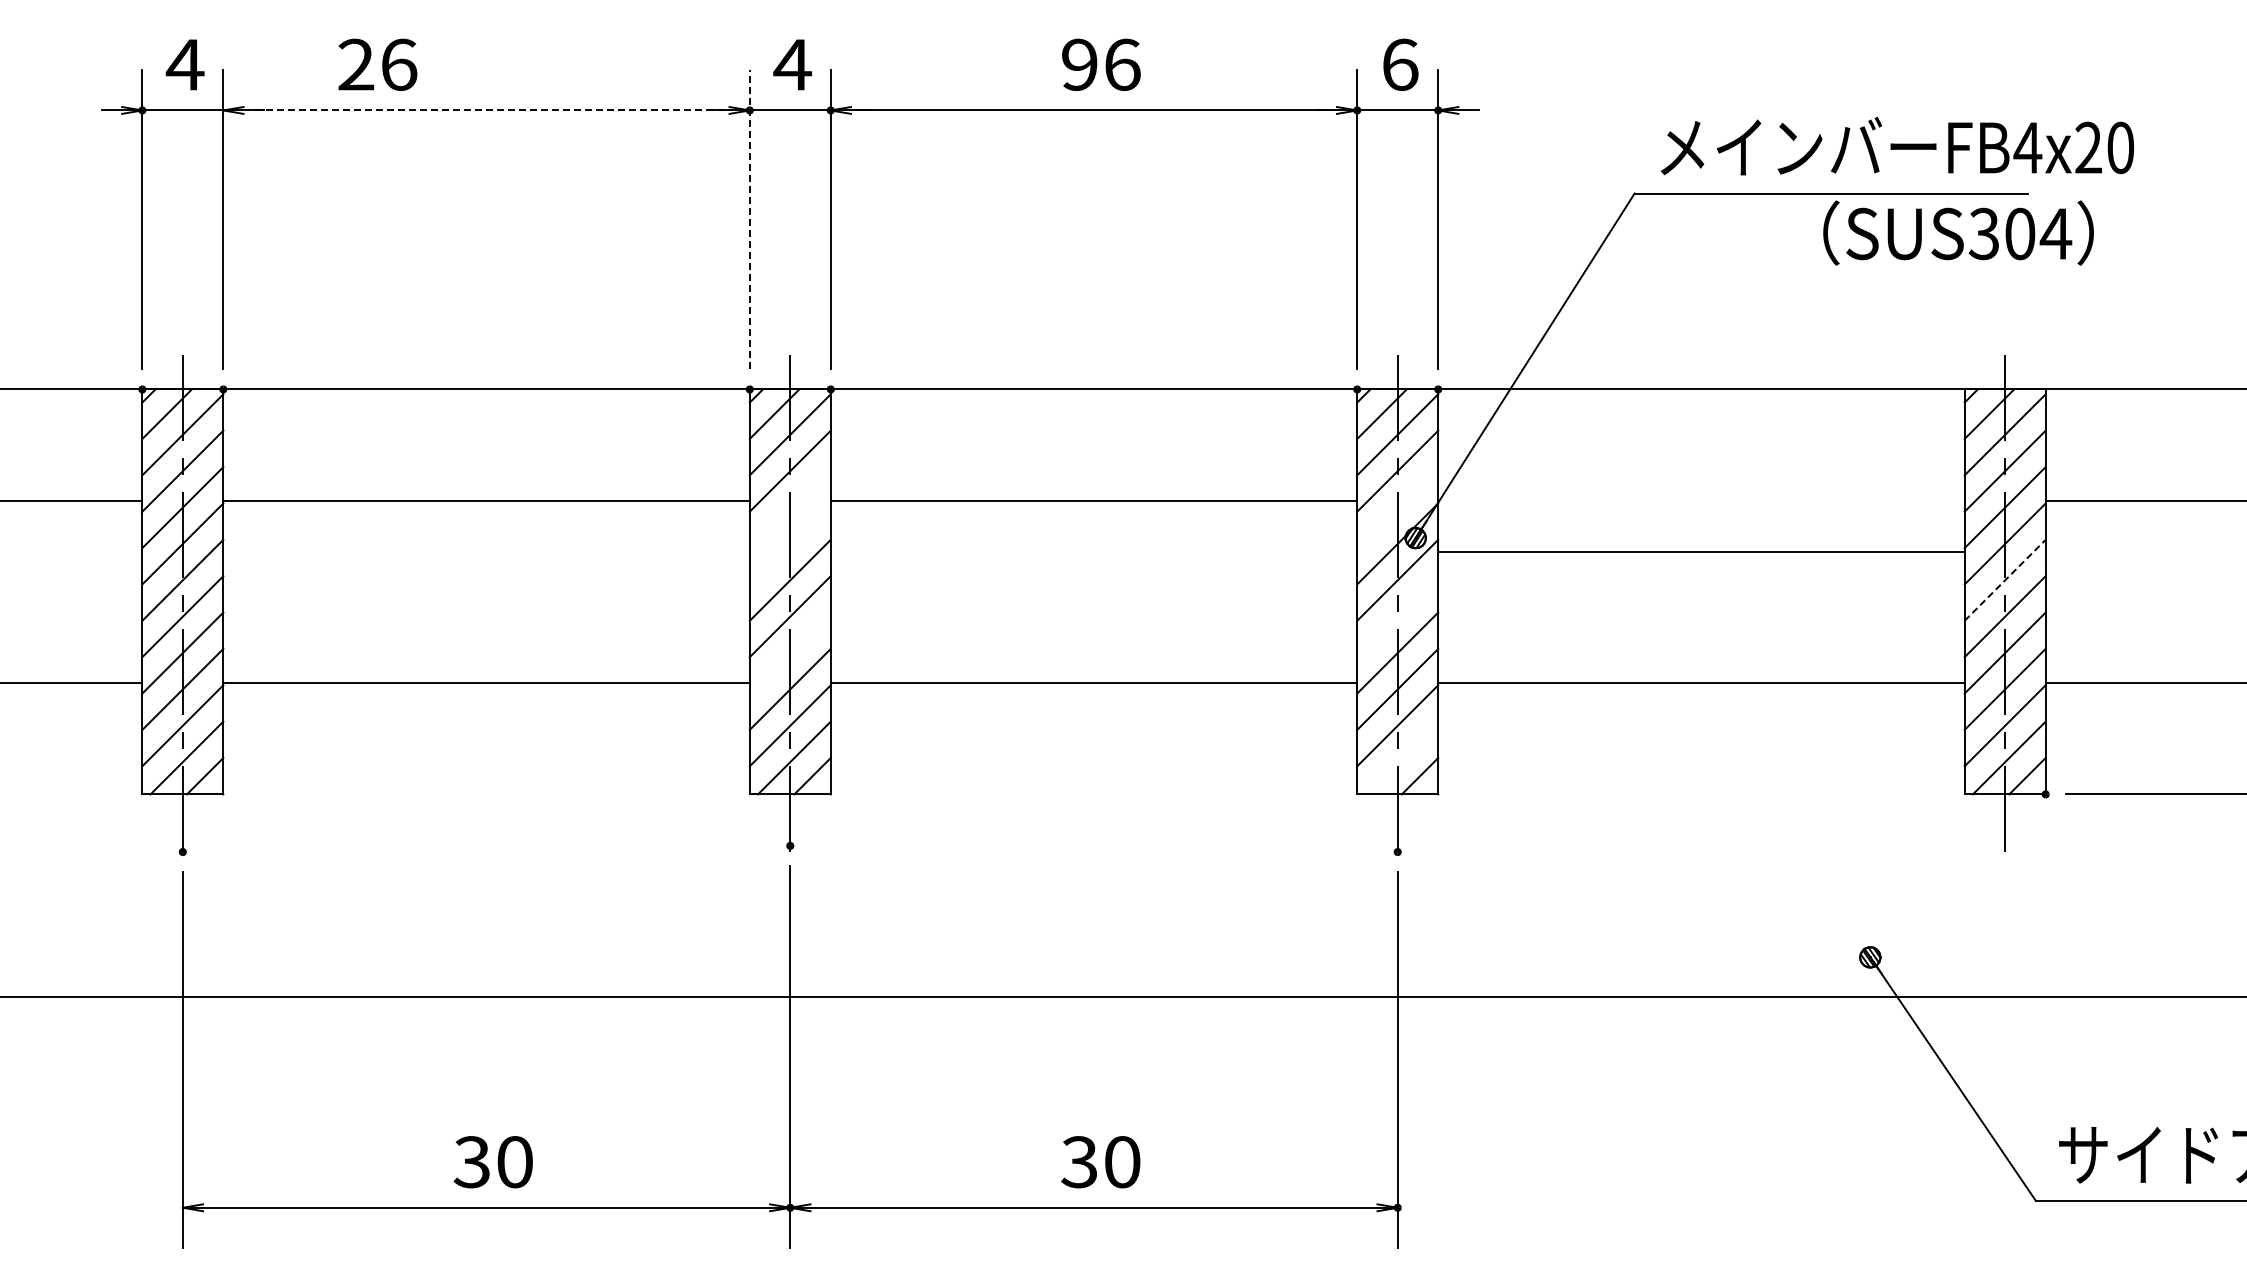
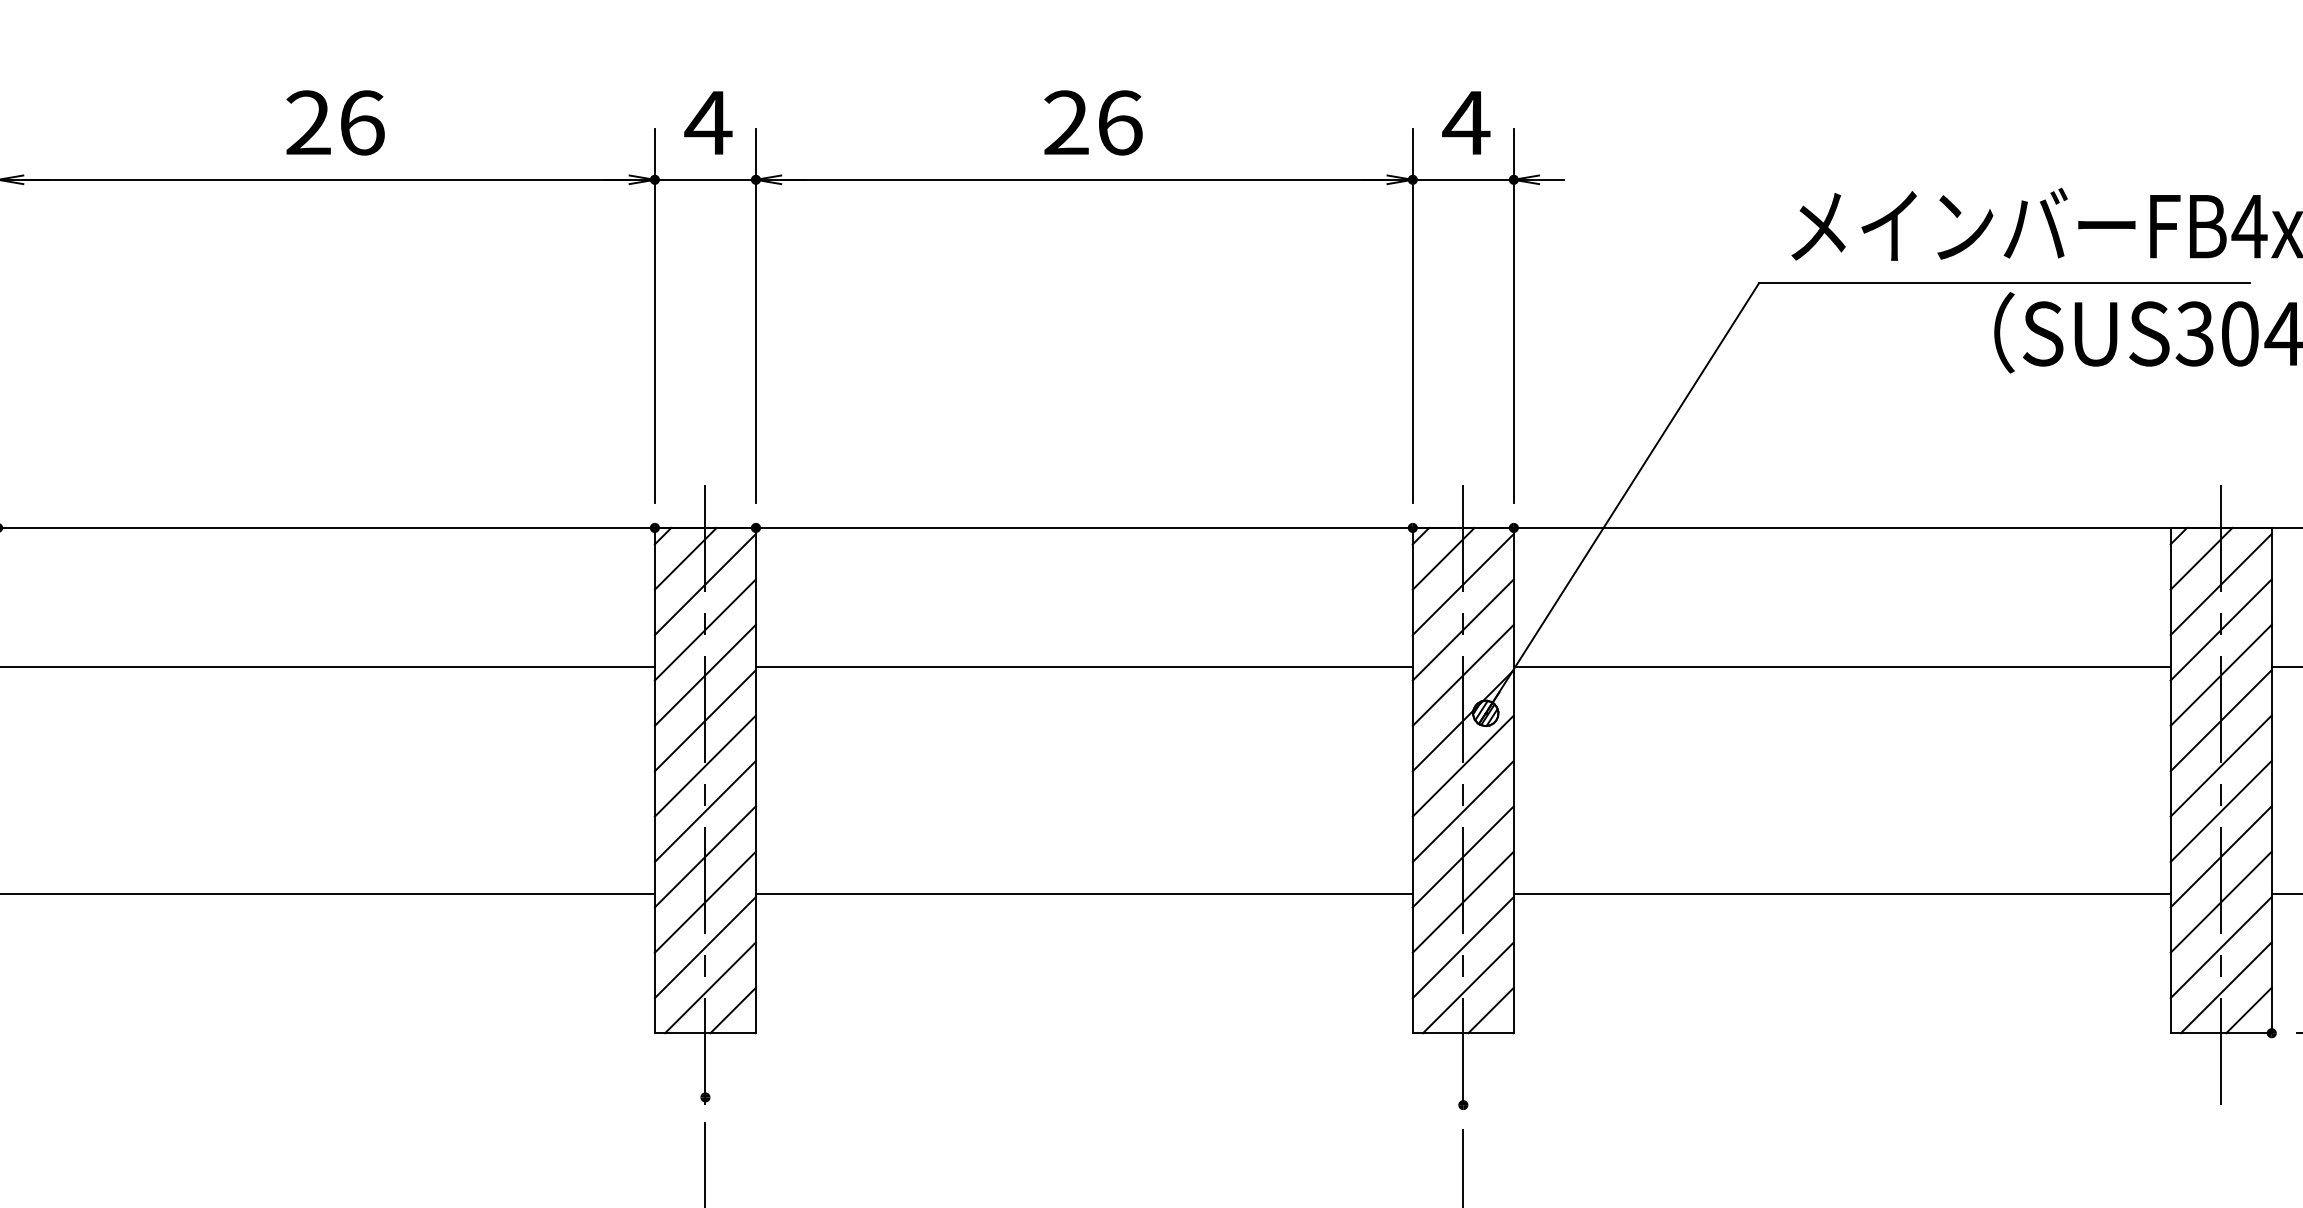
text: (377, 64) -> (335, 122), moved
text: (1079, 64) -> (1066, 122), 96 -> 26
text: (1399, 64) -> (1465, 122), 6 -> 4
line: (486, 110) -> (326, 179), dashed -> solid
line: (749, 219) -> (654, 315), dashed -> solid
line: (789, 507) -> (704, 675), added
line: (1397, 507) -> (1463, 675), added
line: (789, 543) -> (704, 720), added
line: (1701, 551) -> (1842, 666), moved
line: (2005, 579) -> (2221, 765), dashed -> solid
line: (1397, 616) -> (1463, 811), added
line: (789, 652) -> (704, 856), added
line: (1401, 757) -> (1468, 987), added

